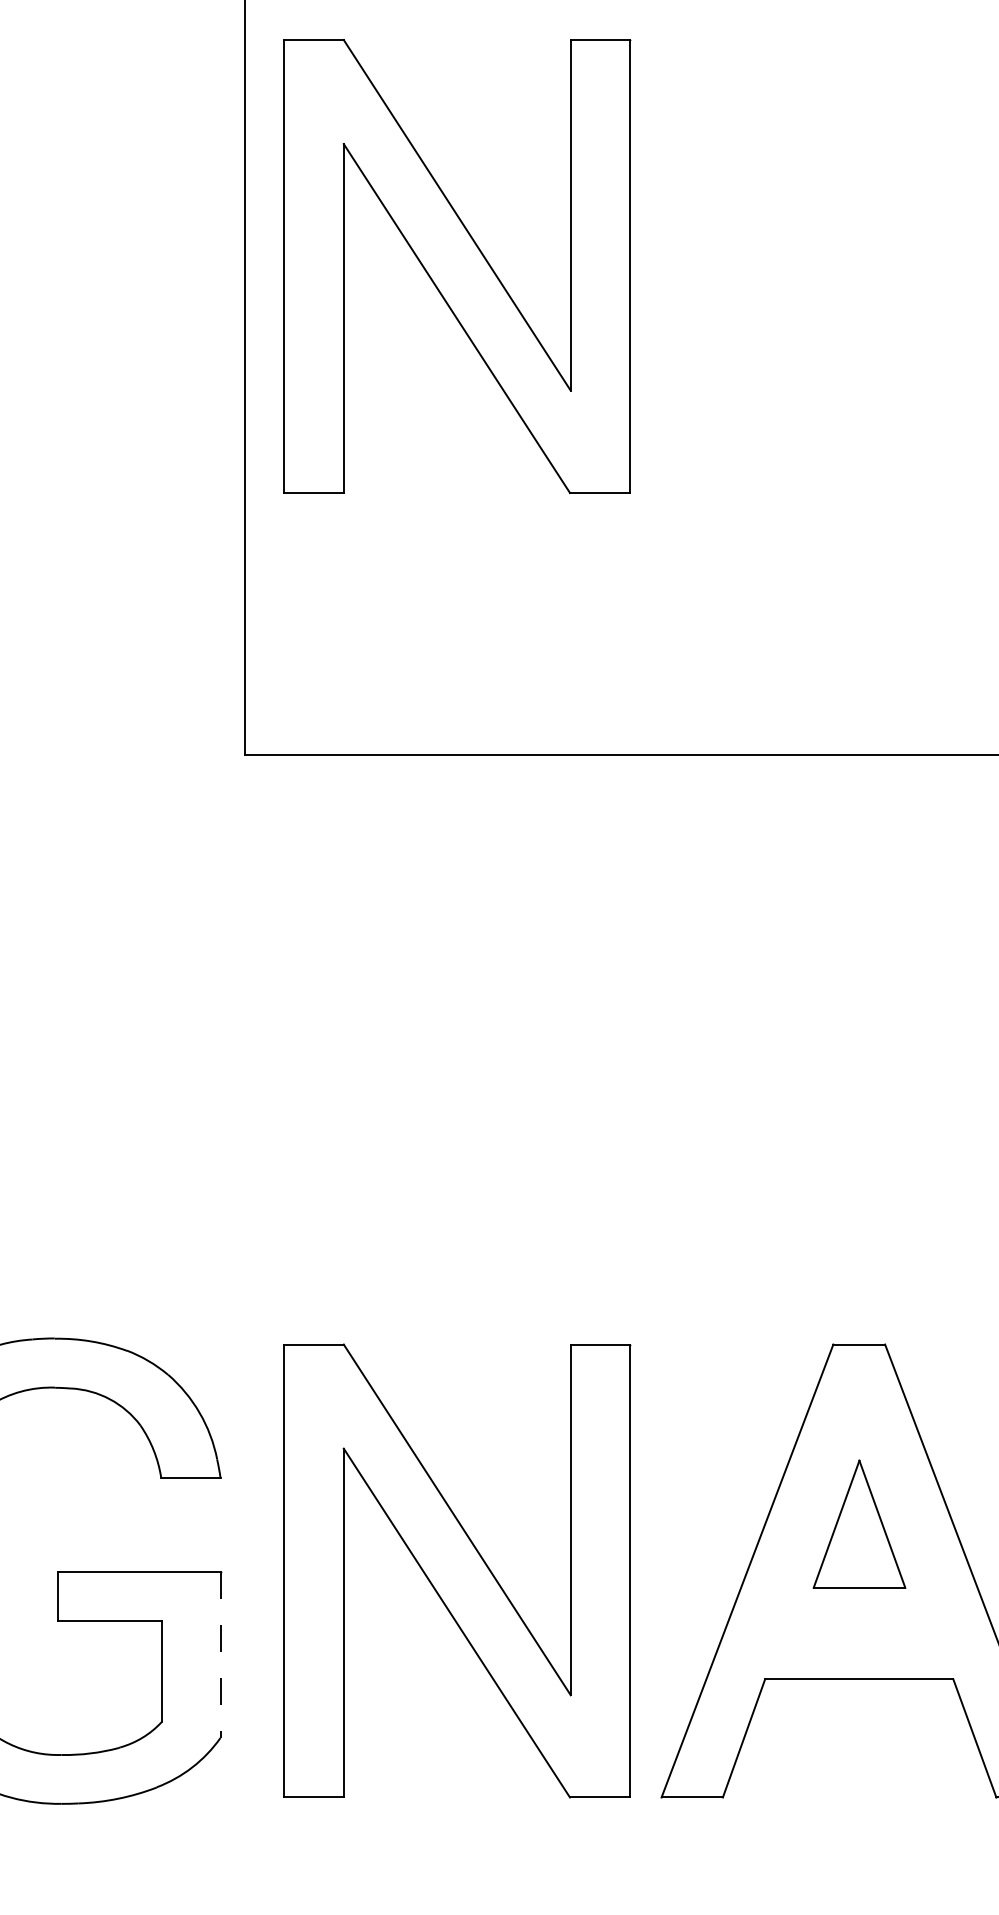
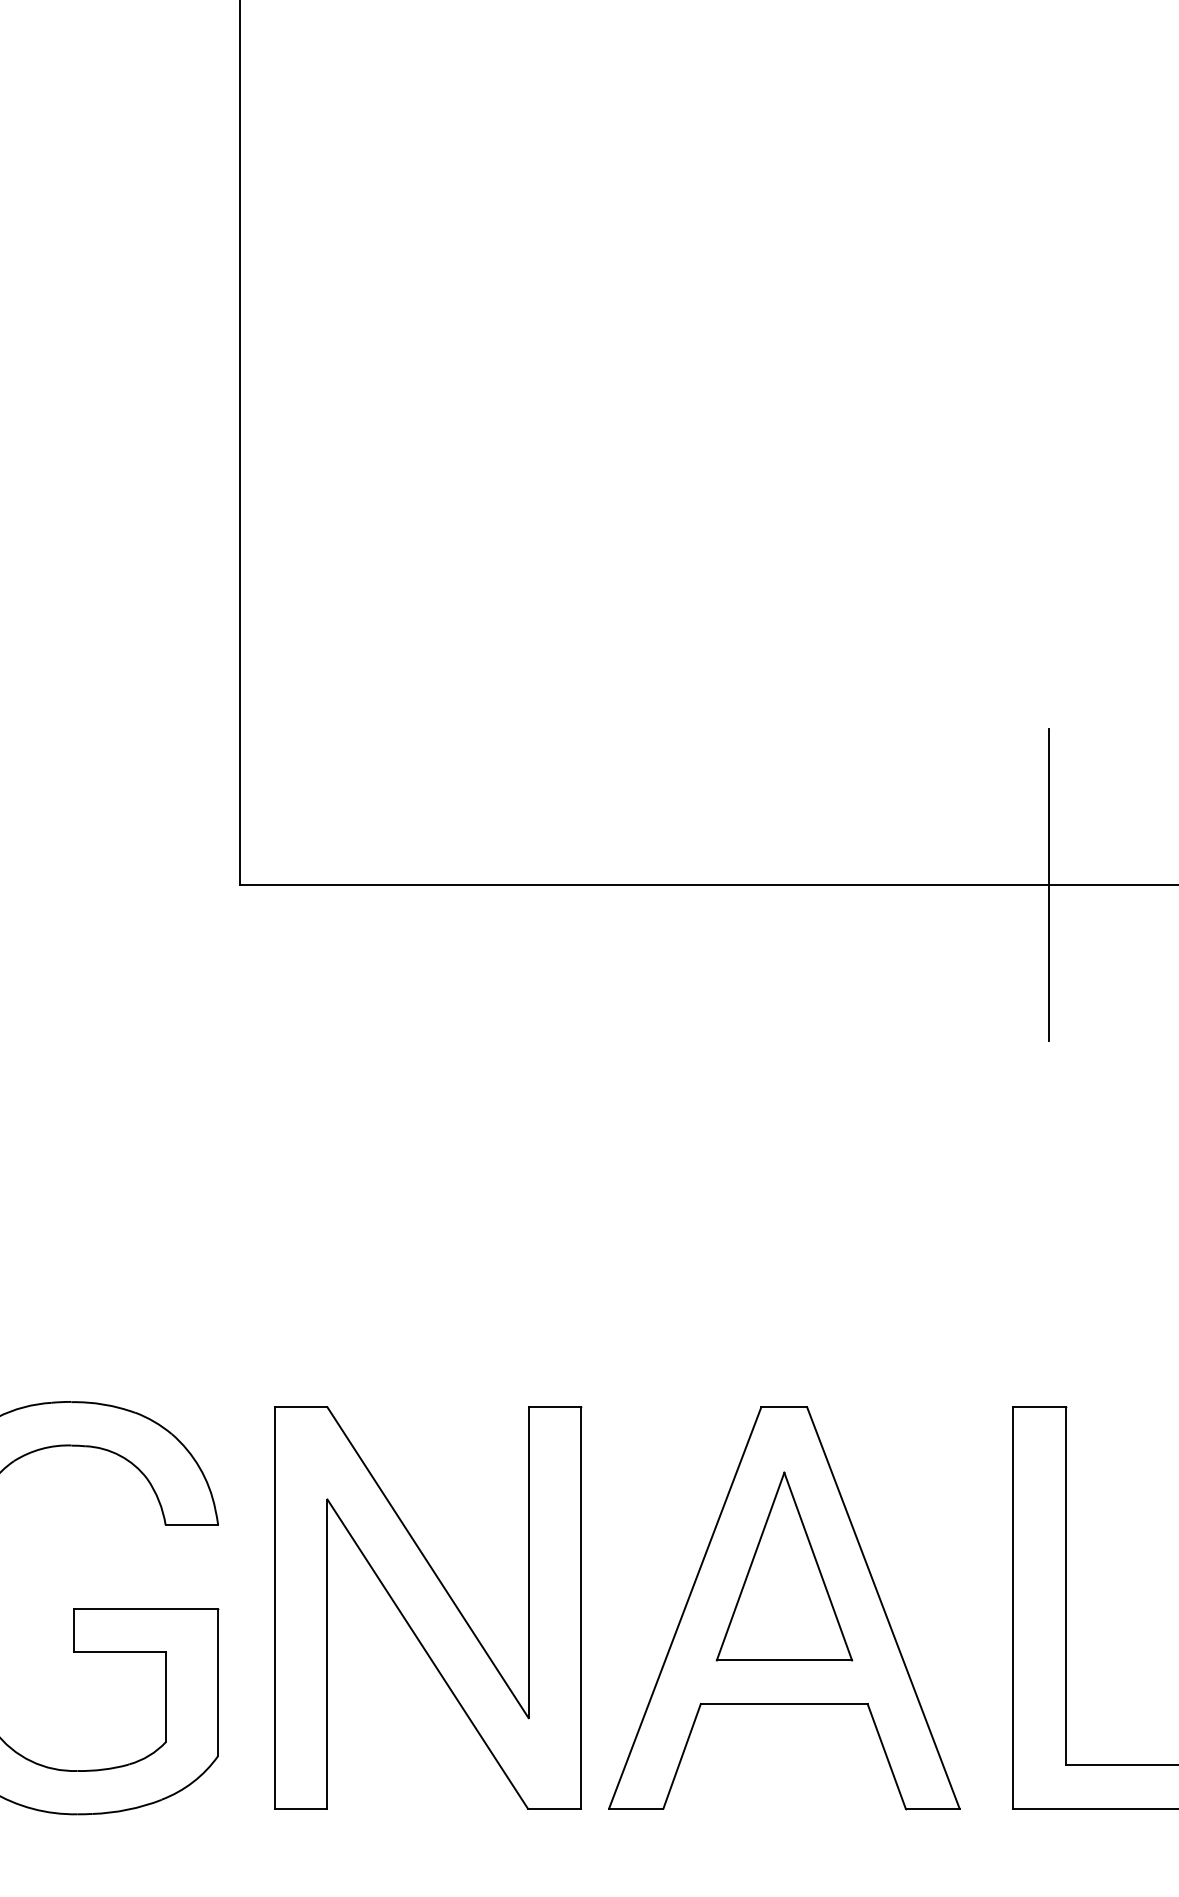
part: (457, 265) -> (428, 451), removed
part: (859, 1524) -> (784, 1566), size x1.67
line: (220, 1655) -> (218, 1682), dashed -> solid

